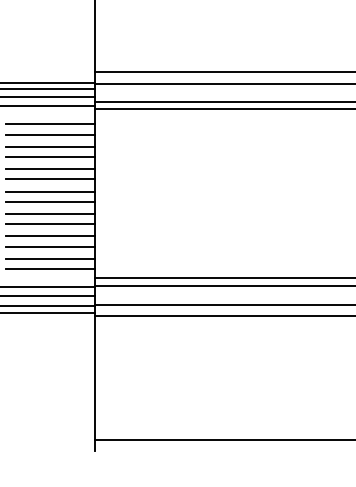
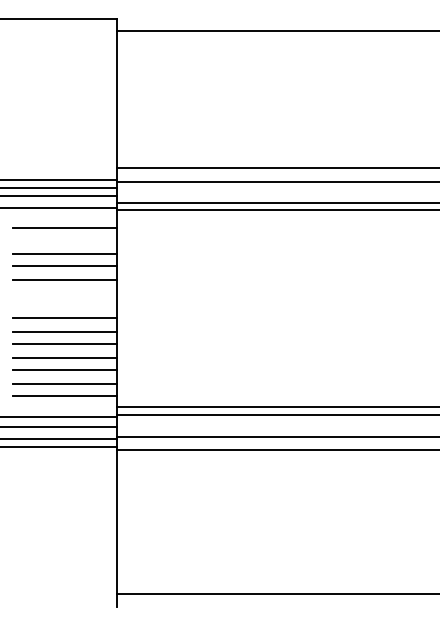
line: (50, 134) -> (65, 240), removed
line: (50, 179) -> (65, 292), removed
line: (50, 191) -> (65, 306), removed

